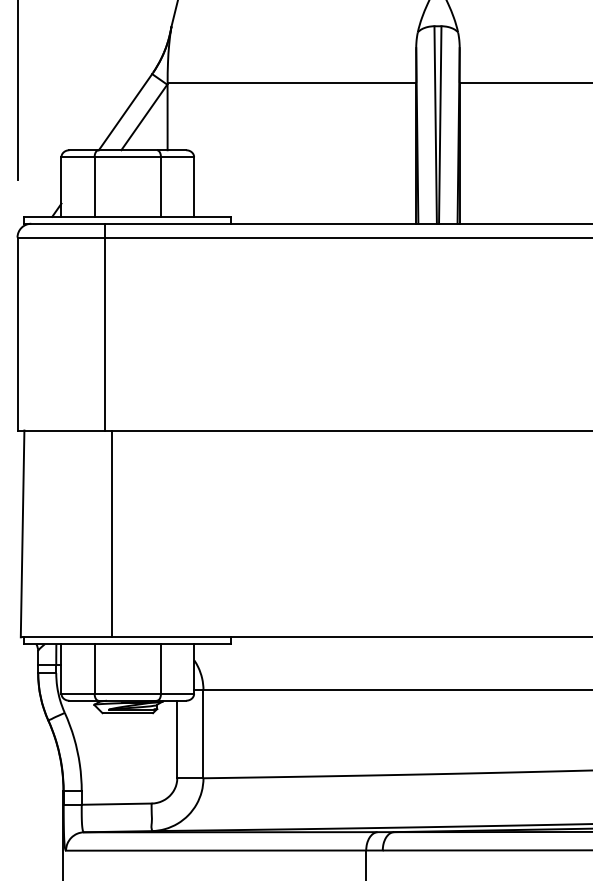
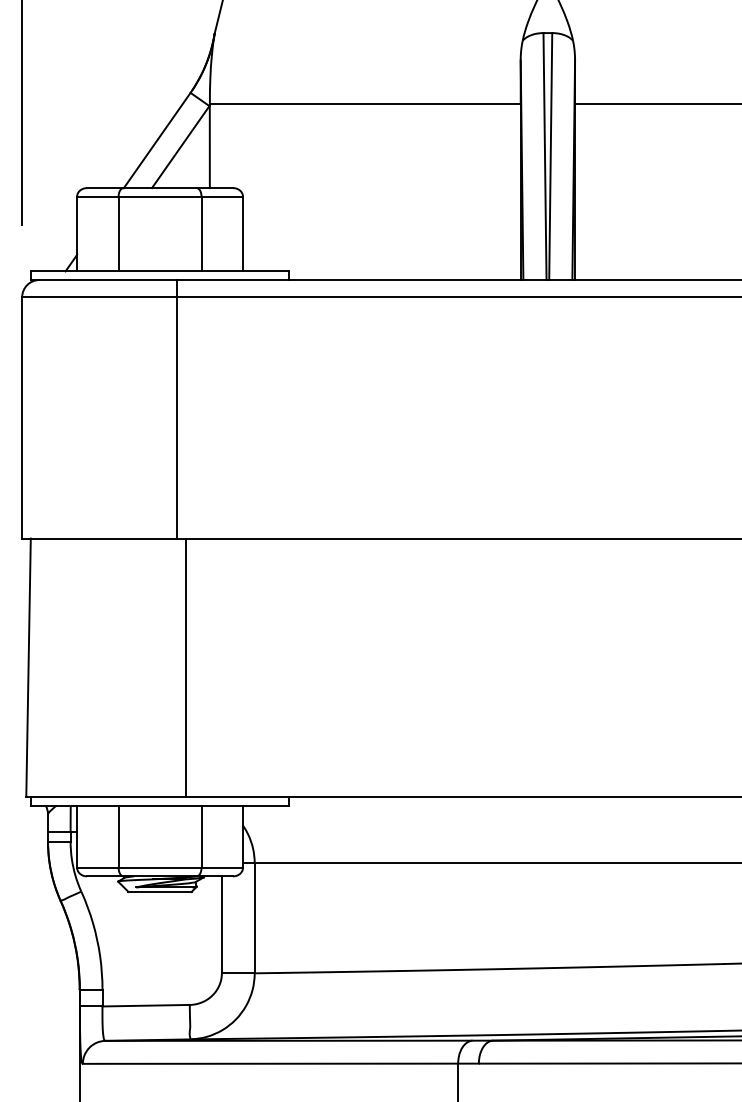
line: (104, 327) -> (177, 409), moved
line: (111, 533) -> (185, 667), moved

